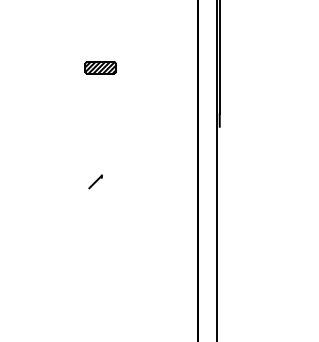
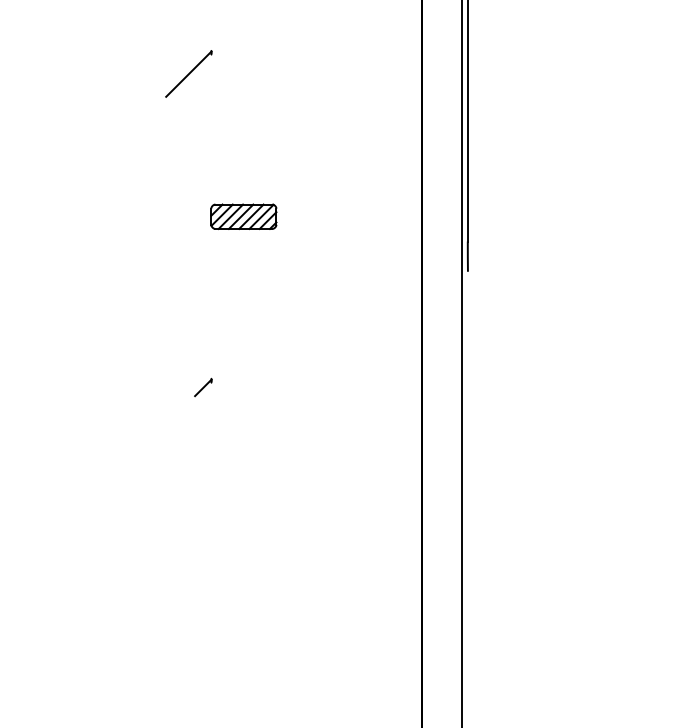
line: (88, 34) -> (188, 73), added
part: (100, 67) -> (243, 215), moved
part: (95, 182) -> (203, 388), size x0.62

